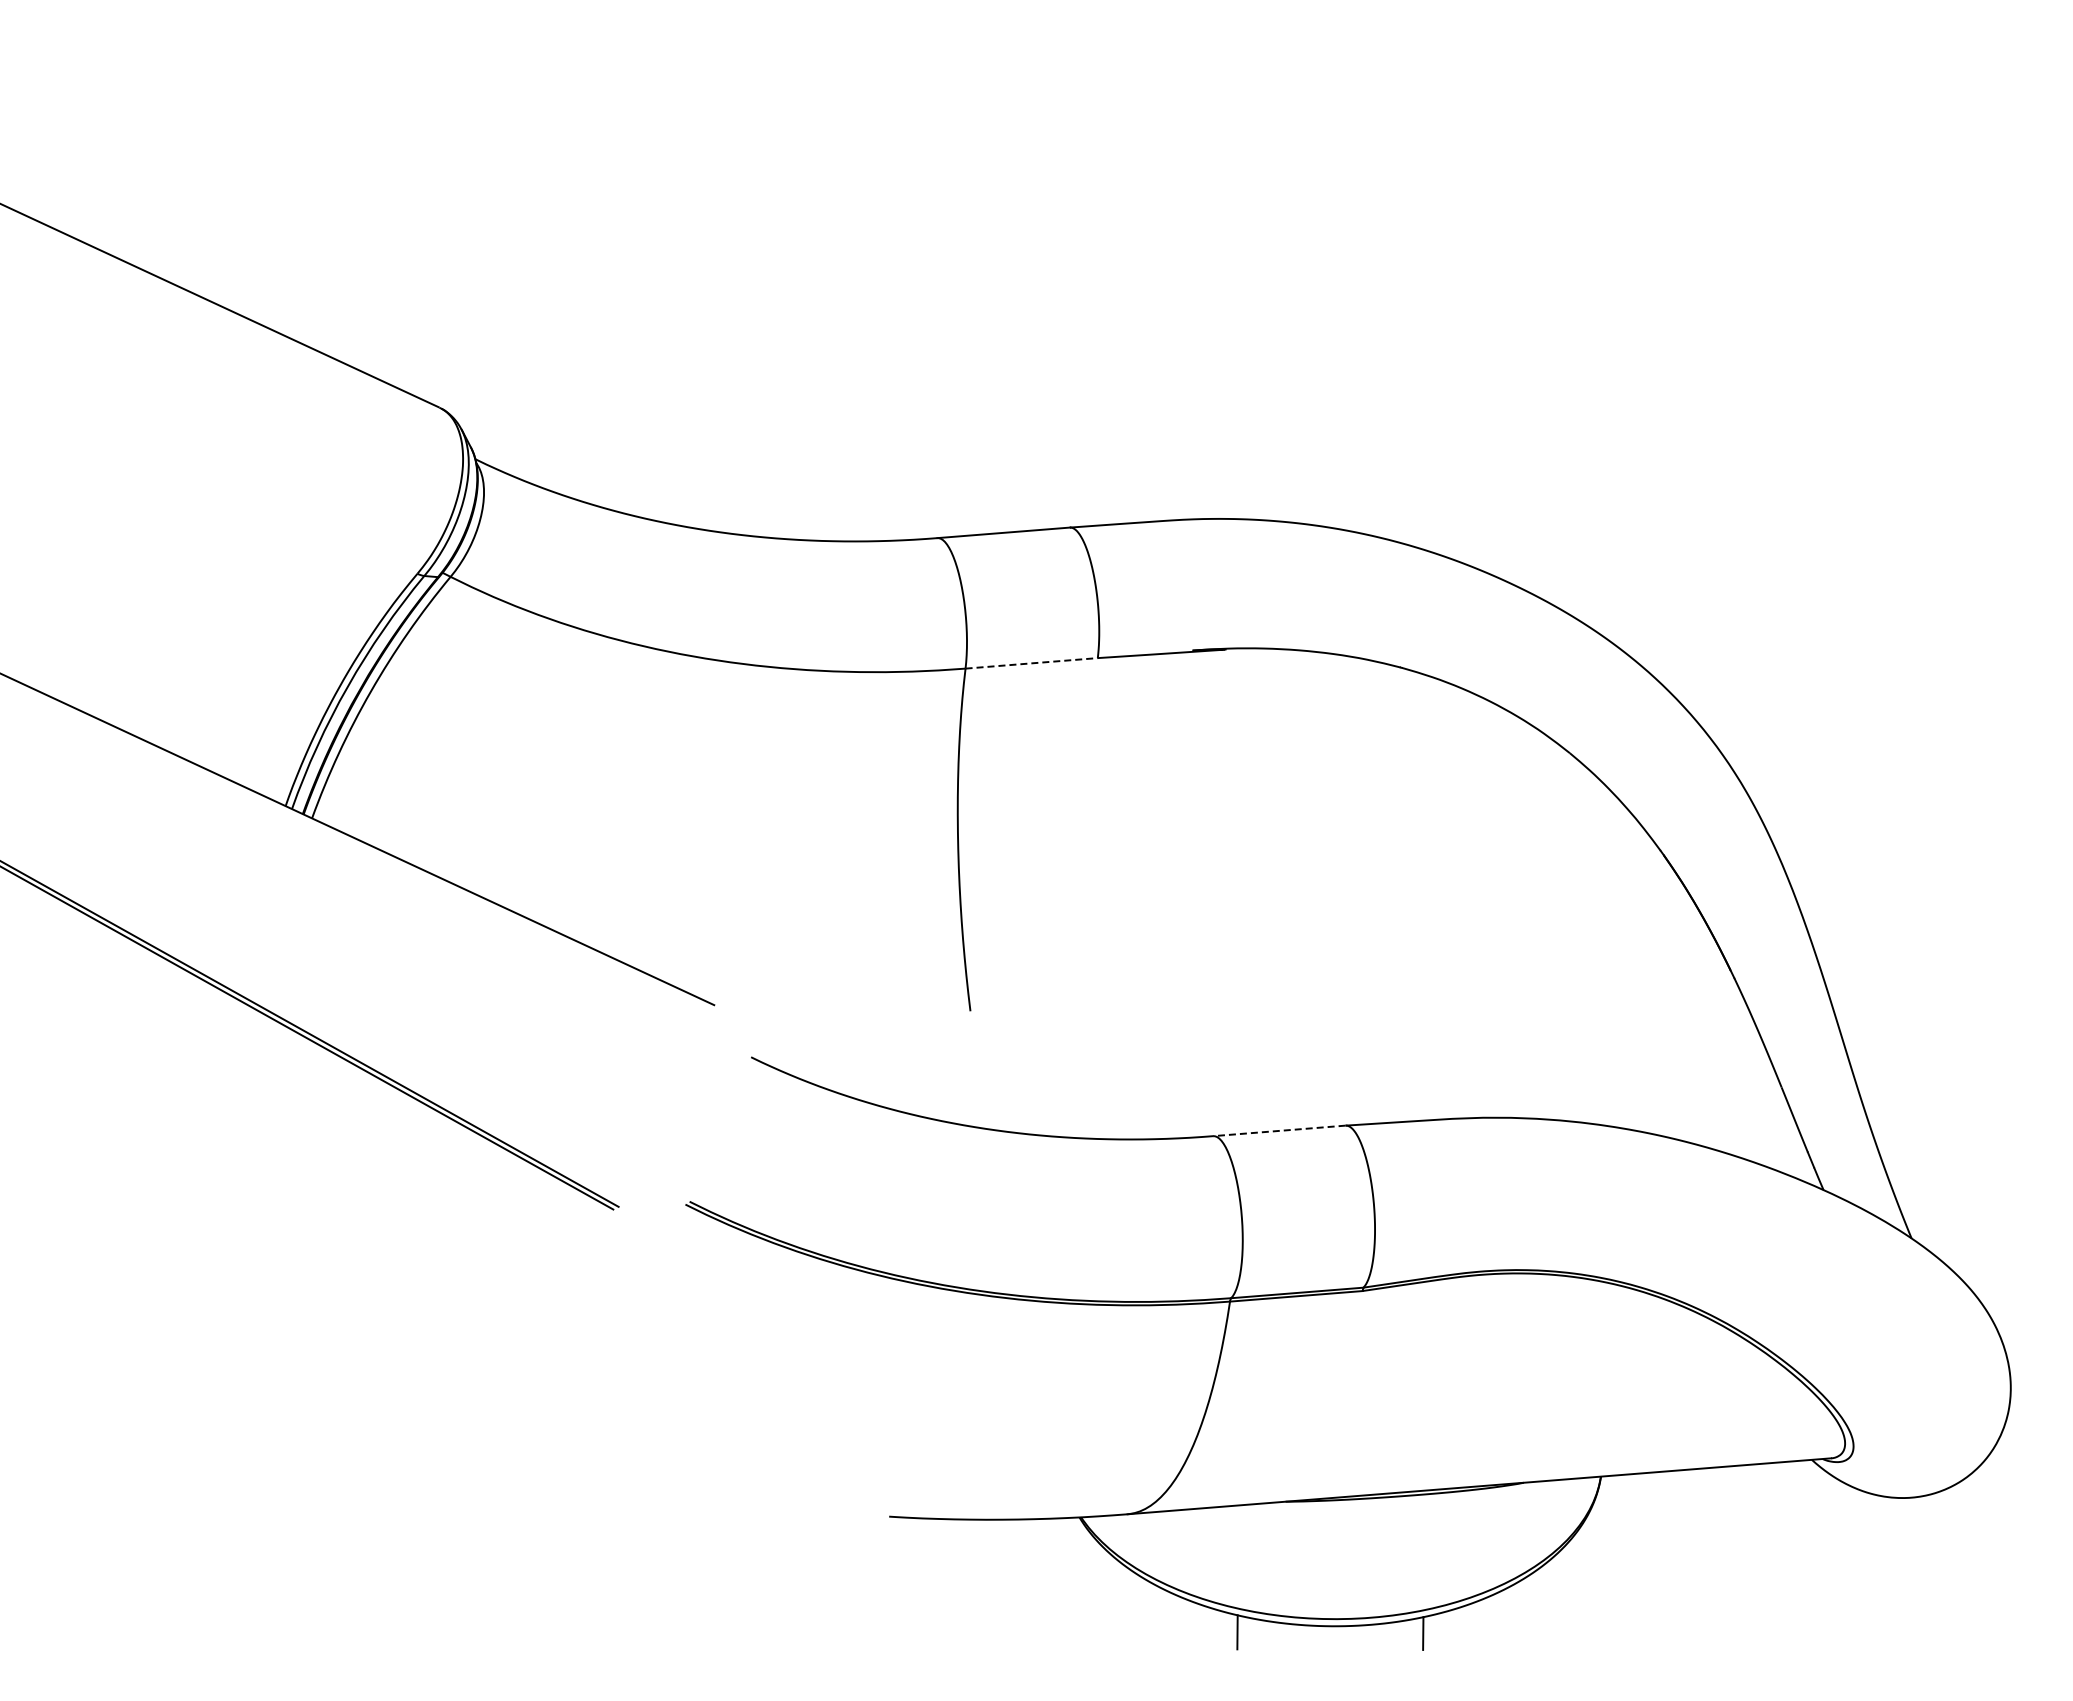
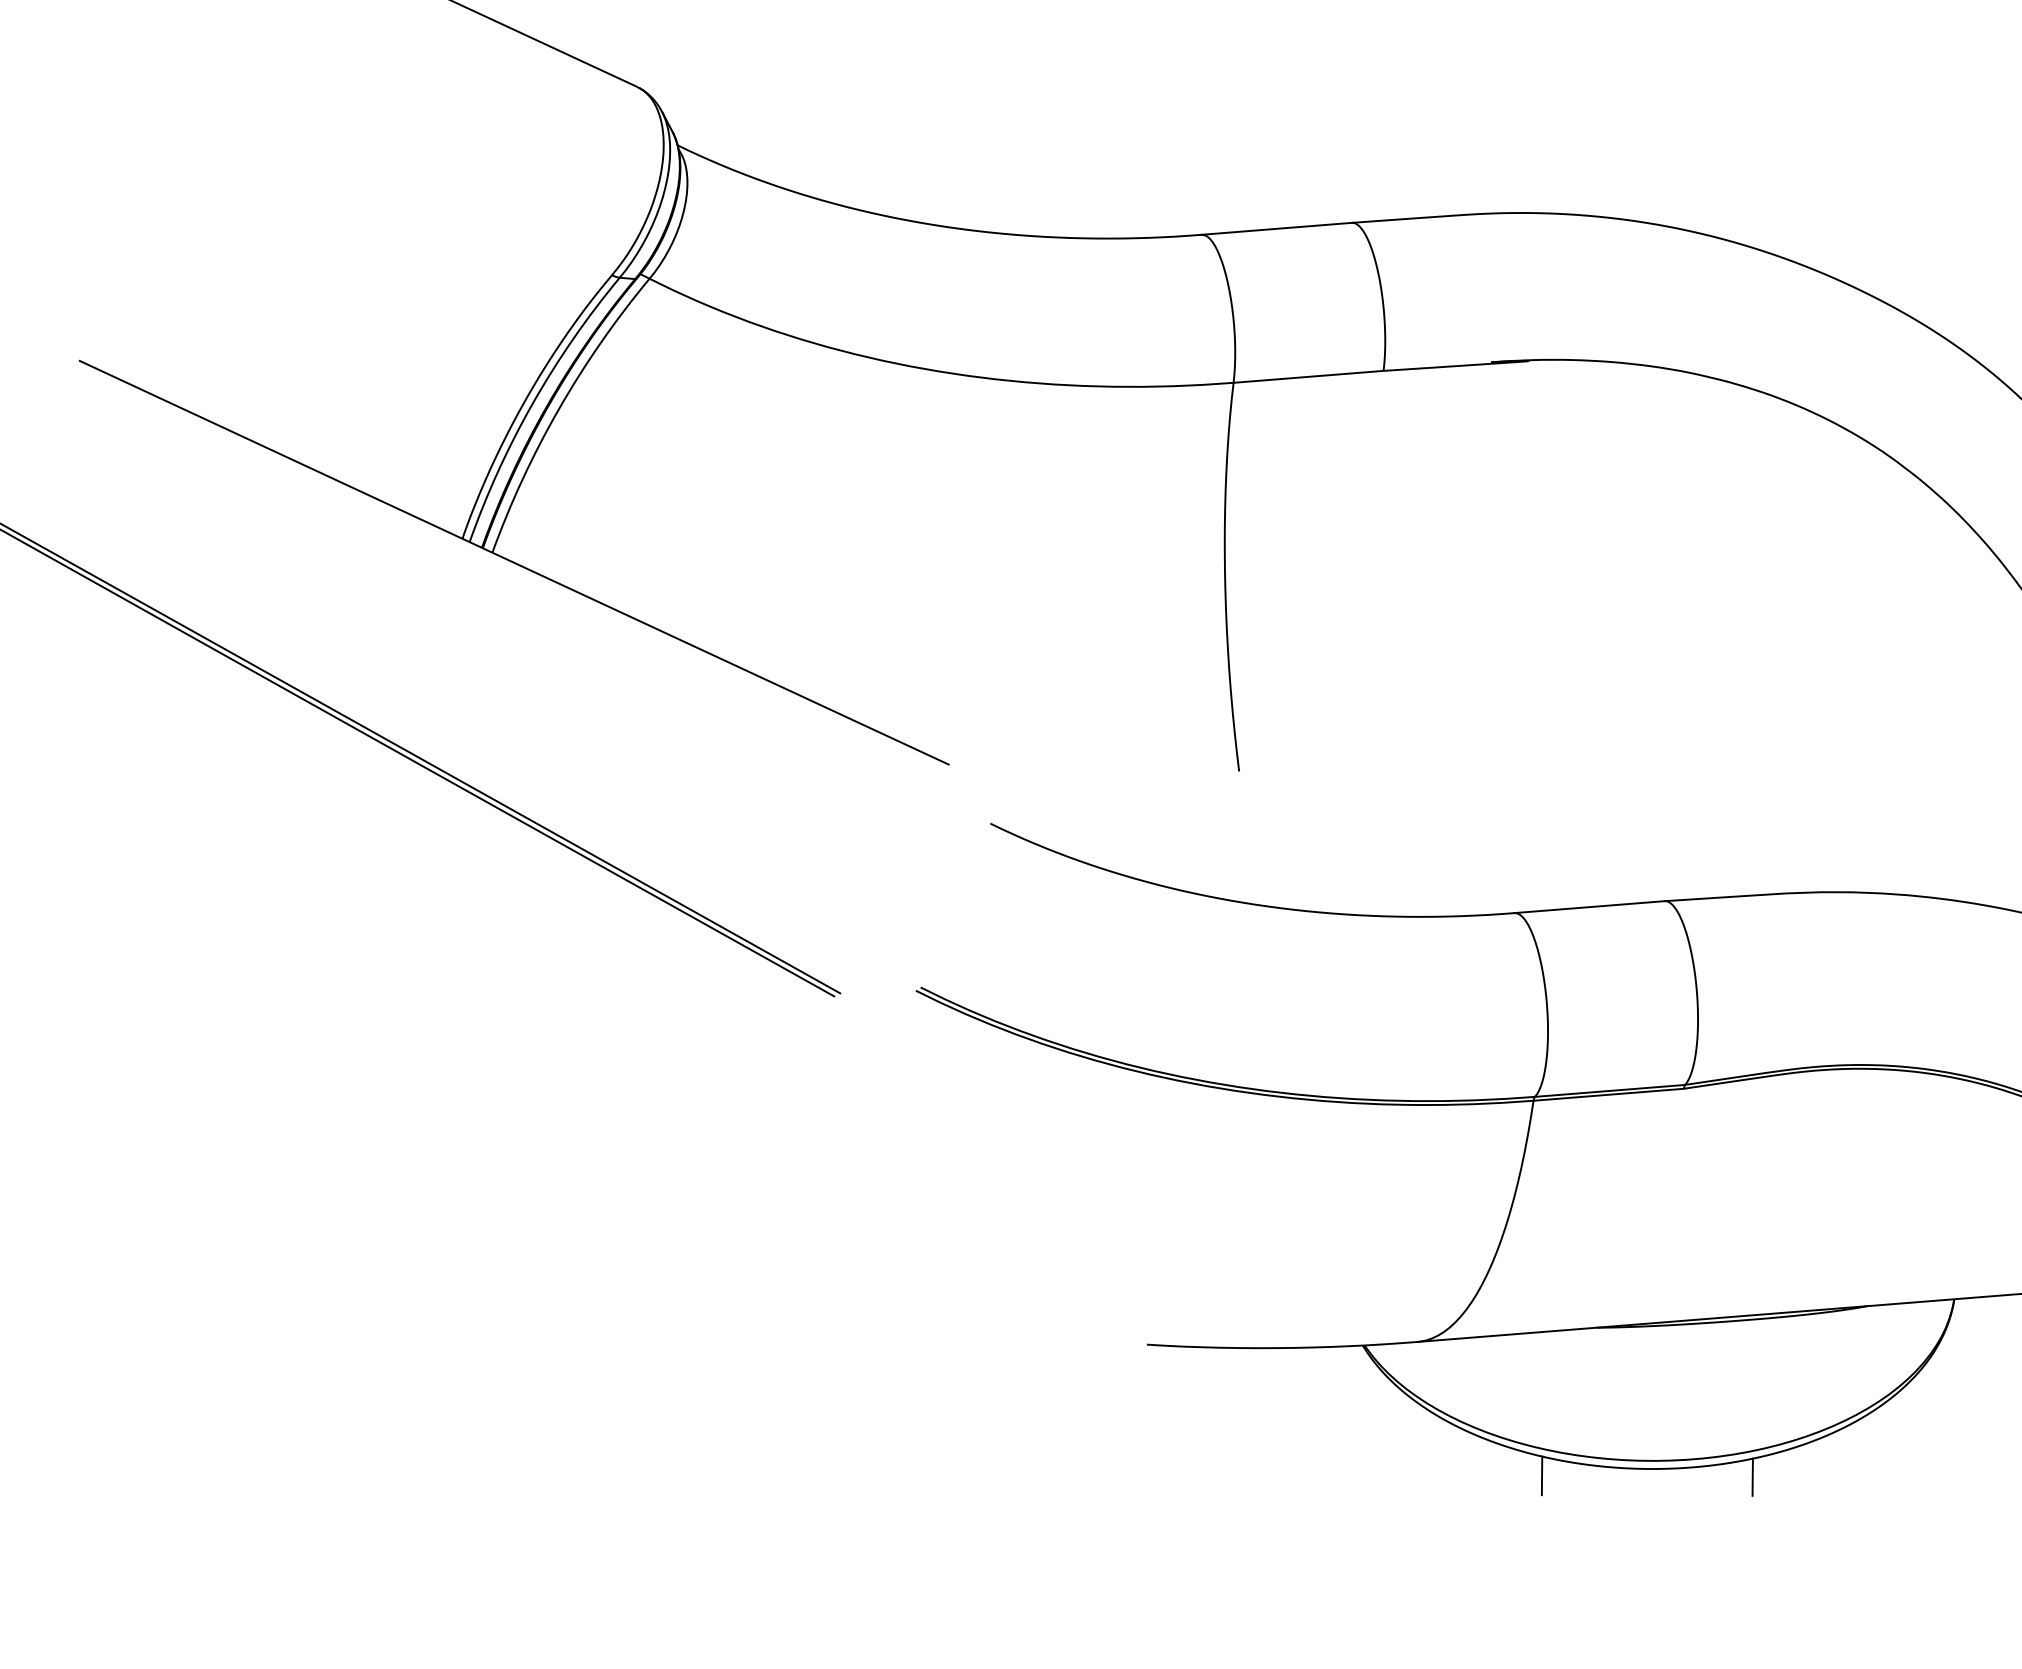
line: (1032, 663) -> (1309, 377), dashed -> solid
line: (1278, 1130) -> (1588, 906), dashed -> solid

